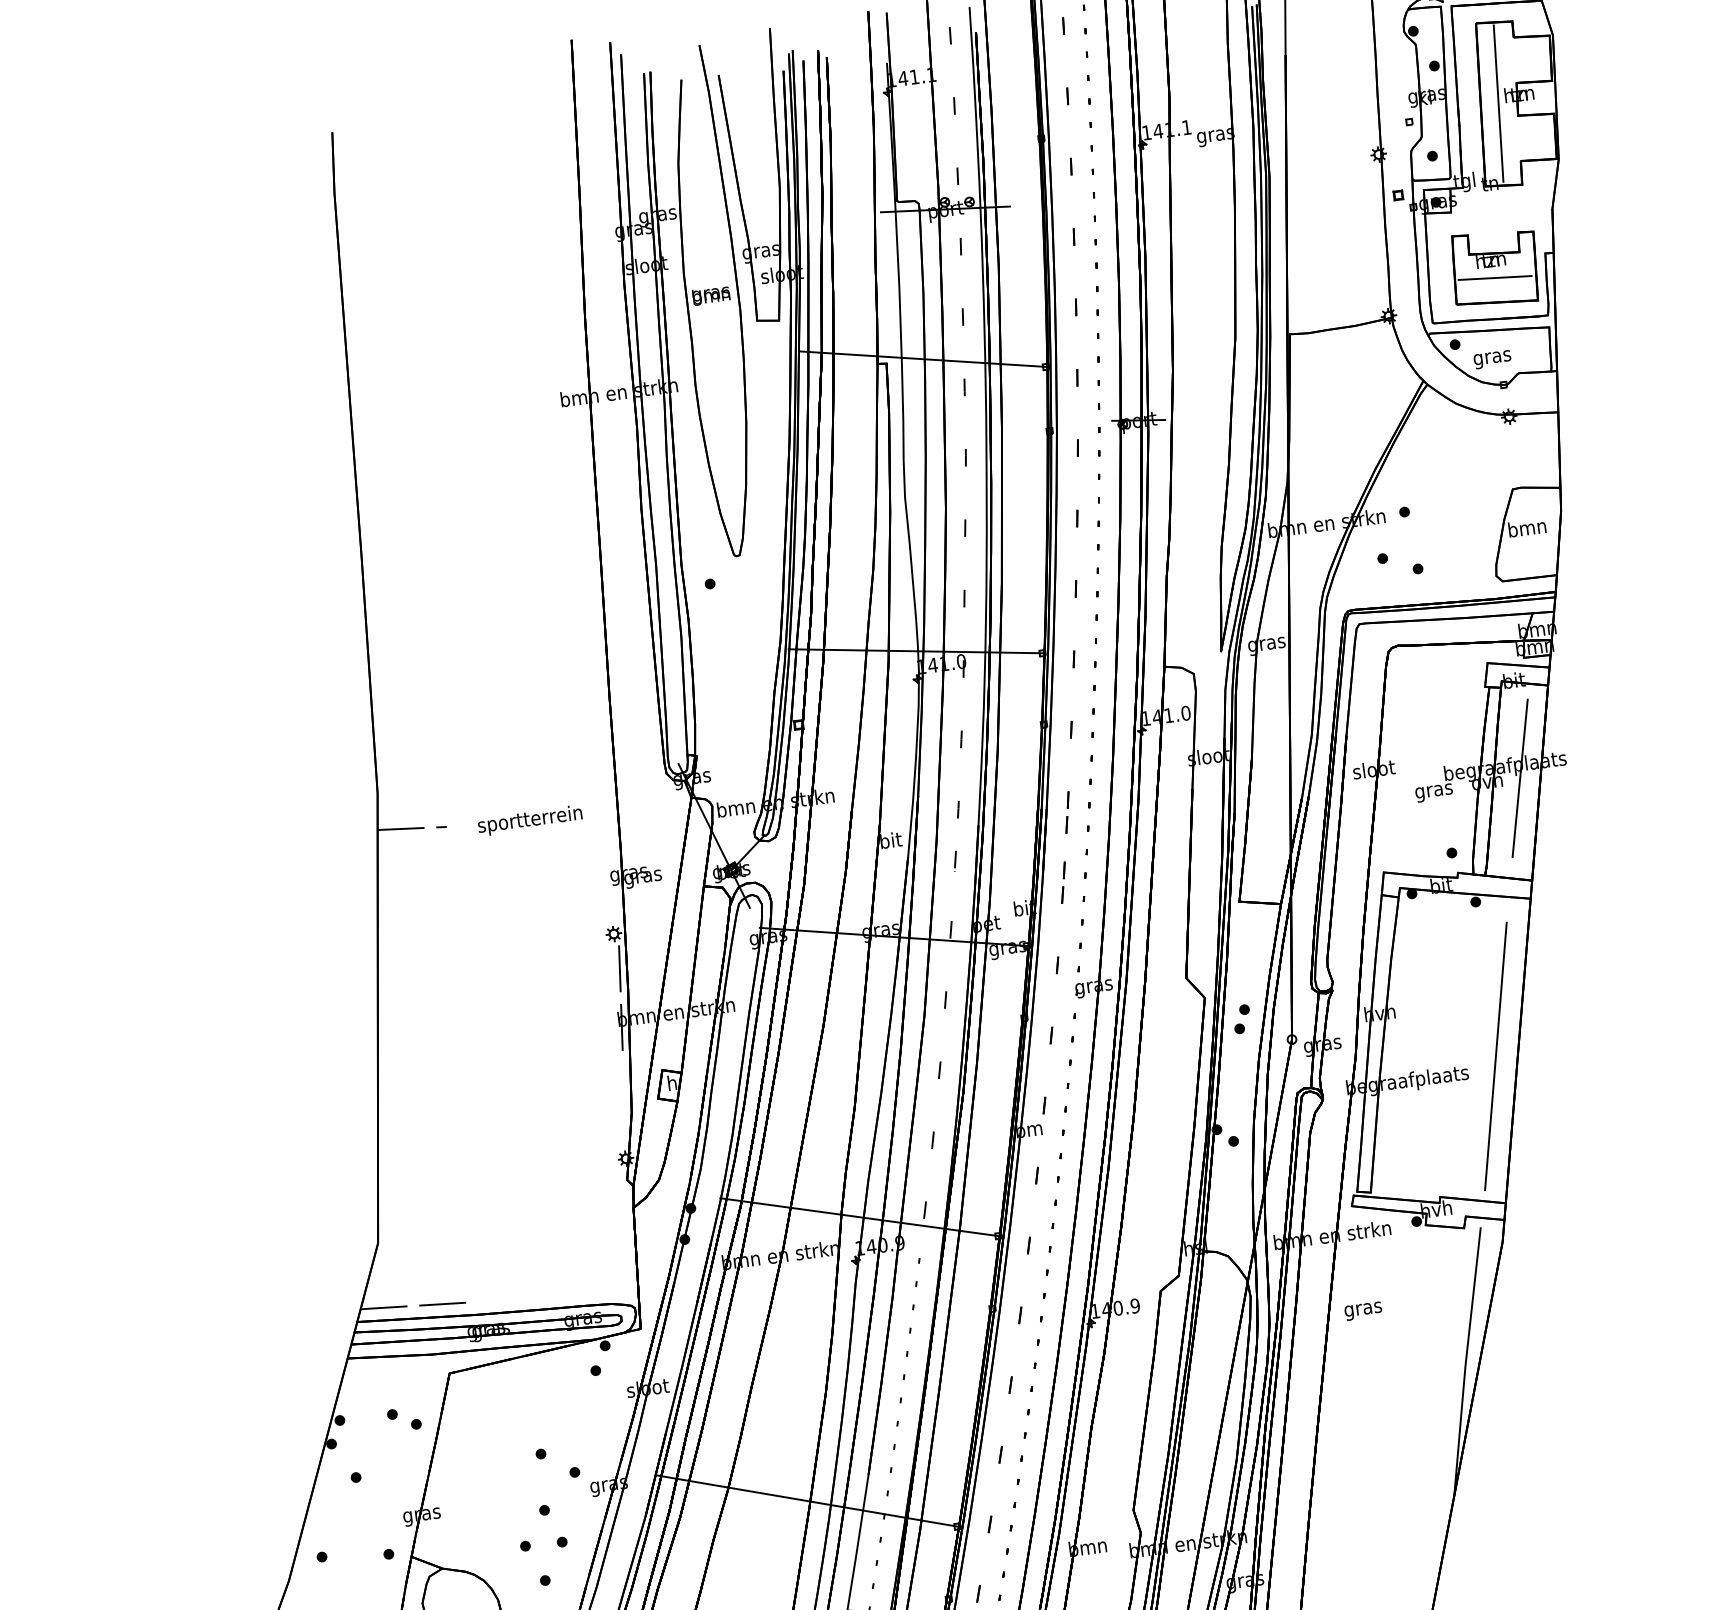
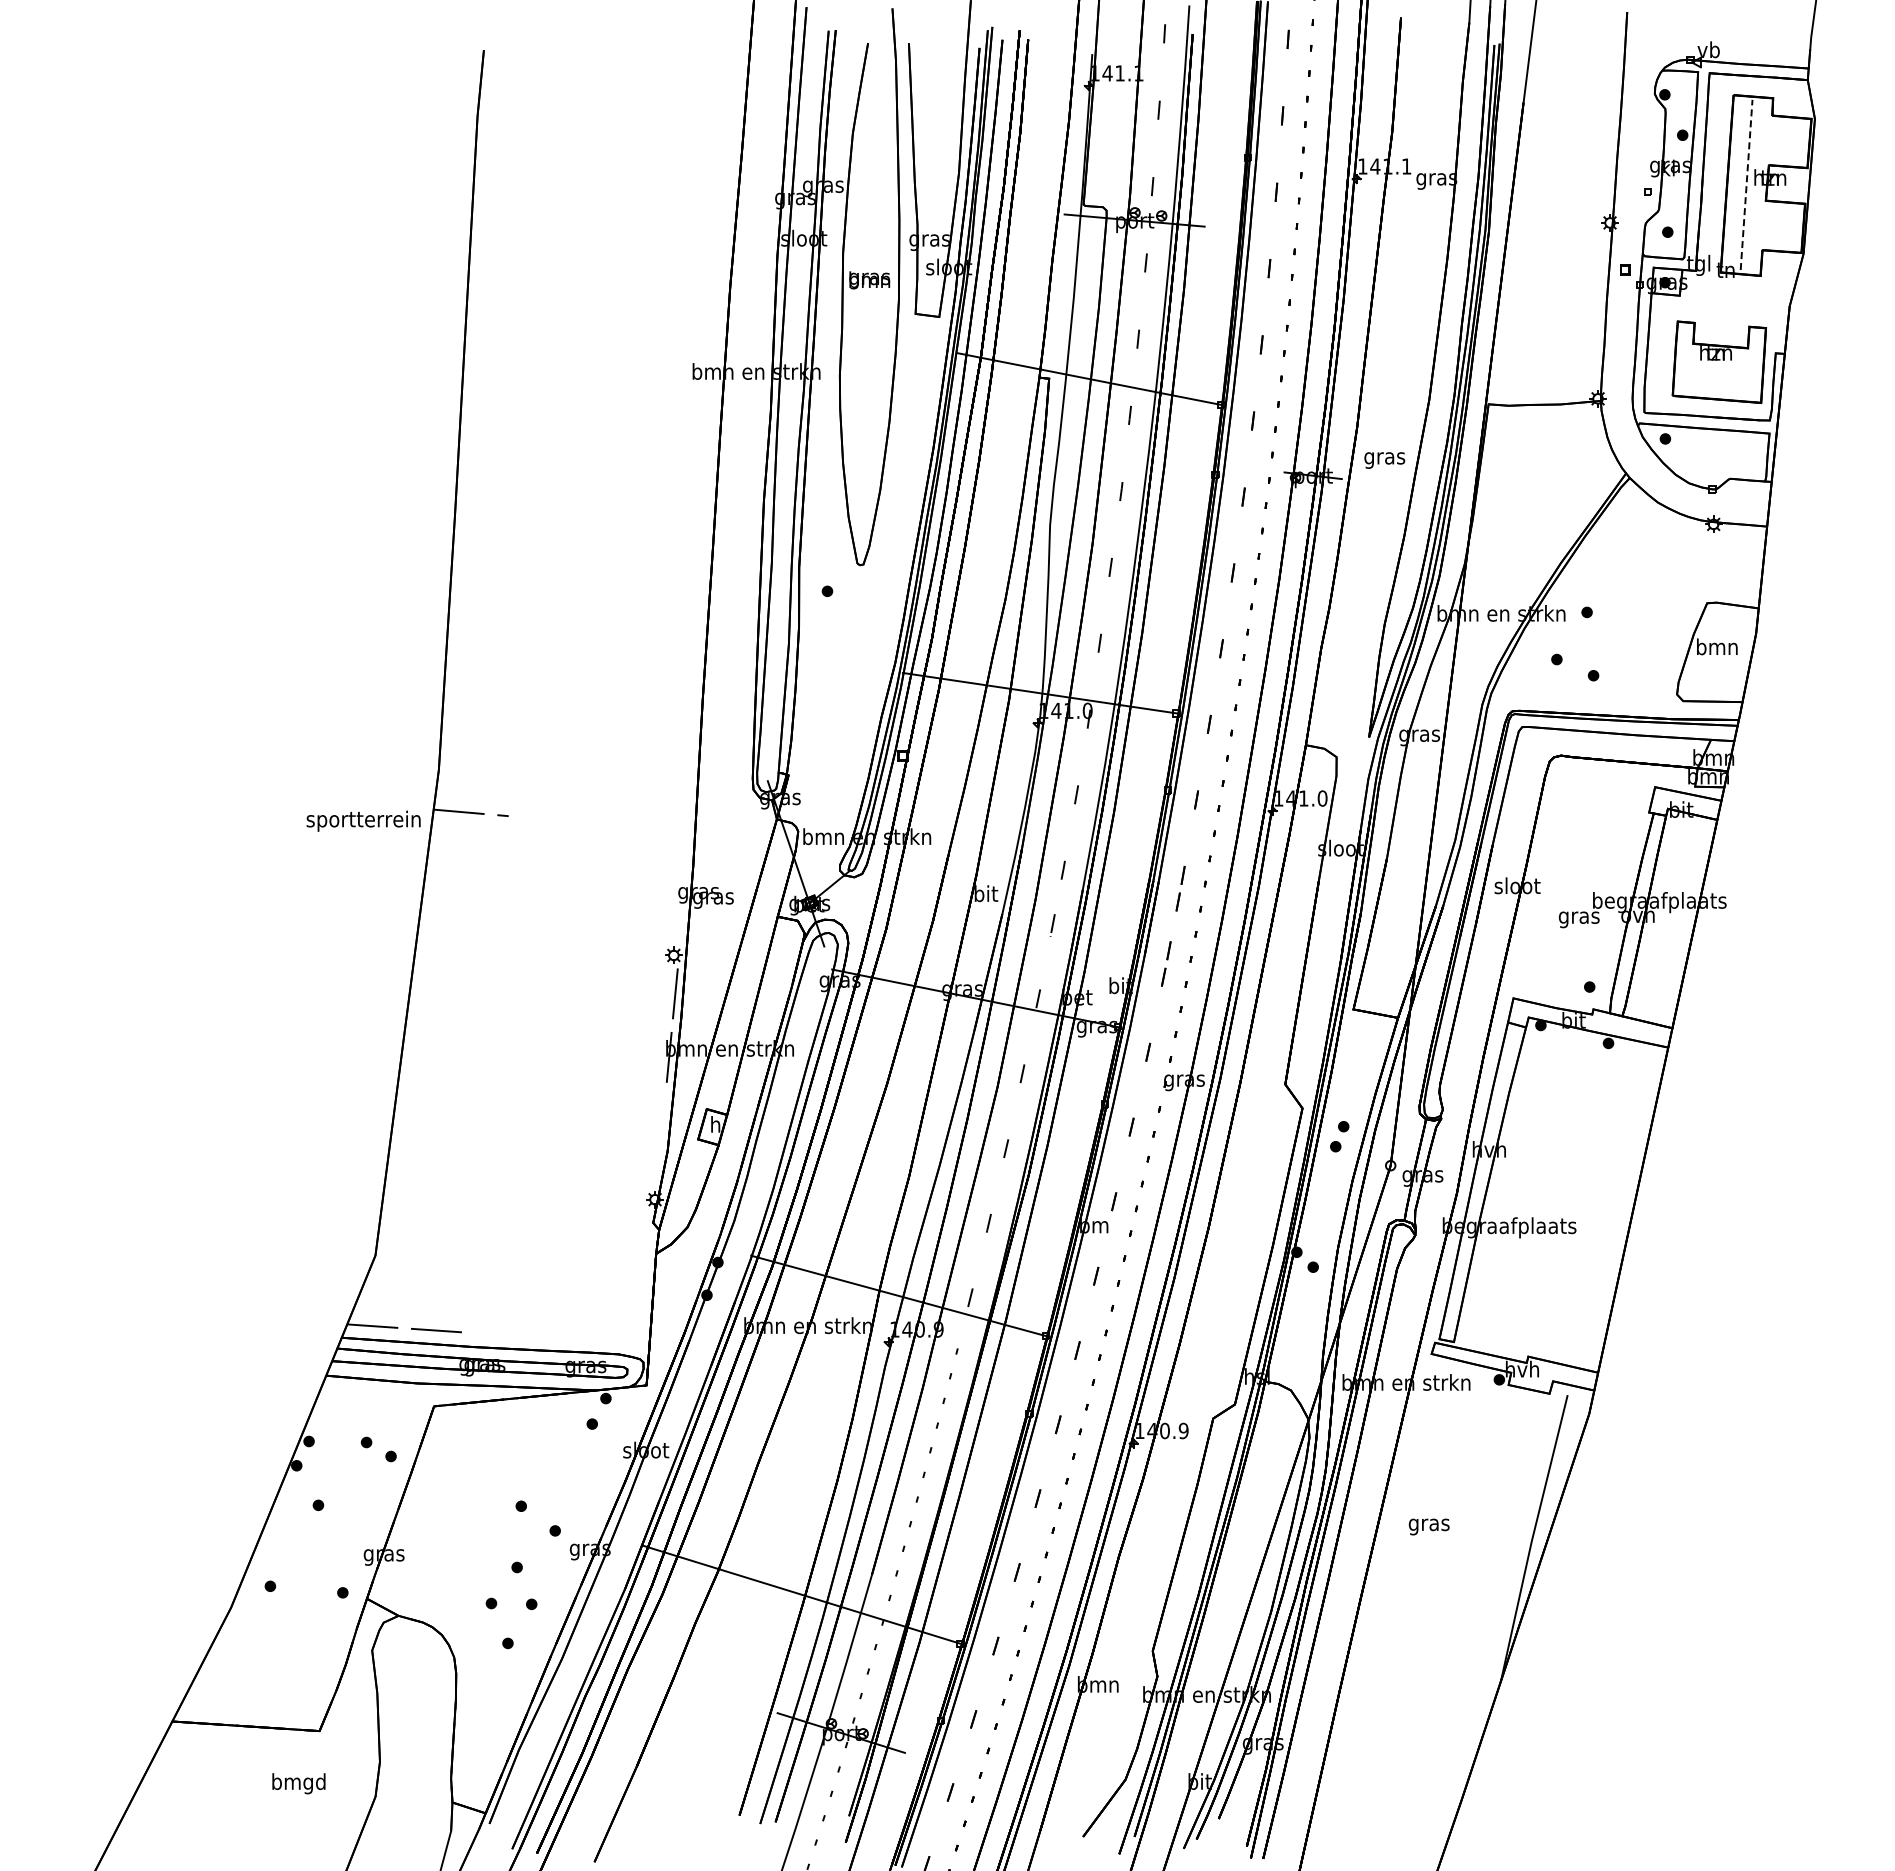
line: (1498, 103) -> (1746, 184), solid -> dashed
line: (1494, 277) -> (1717, 372), removed
text: (1492, 359) -> (1384, 460), moved
line: (1519, 778) -> (1673, 916), removed
text: (529, 820) -> (363, 820), moved
line: (1495, 1056) -> (1607, 1212), removed
text: (1362, 1310) -> (1428, 1526), moved

